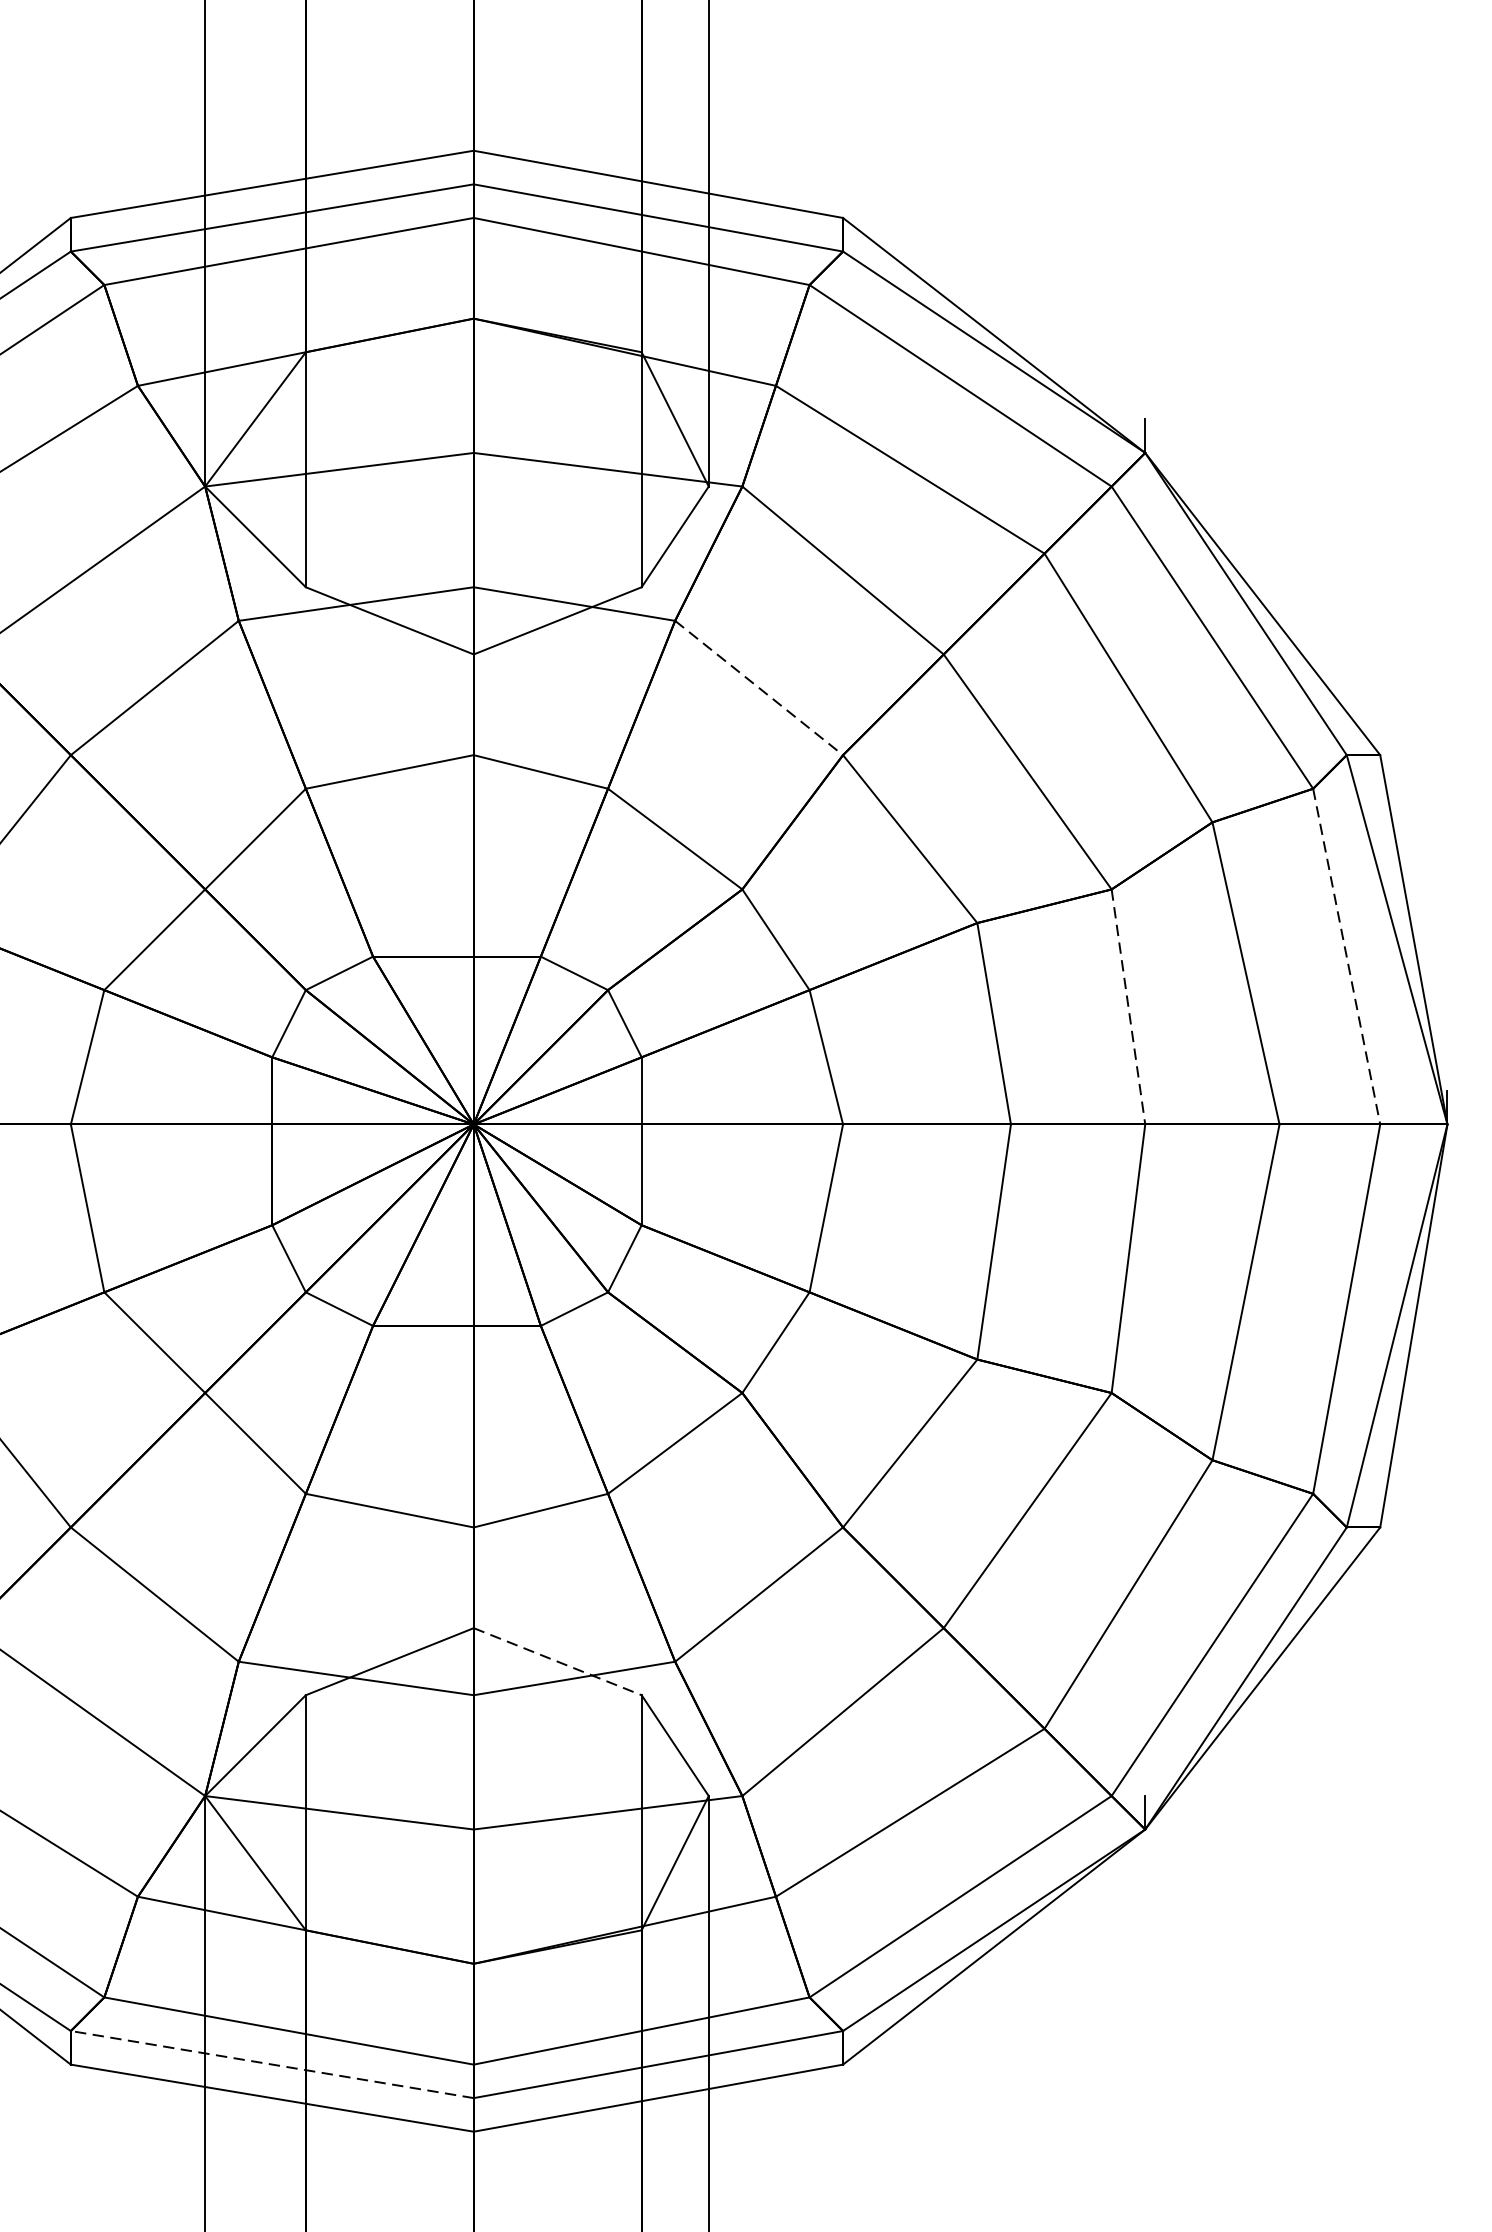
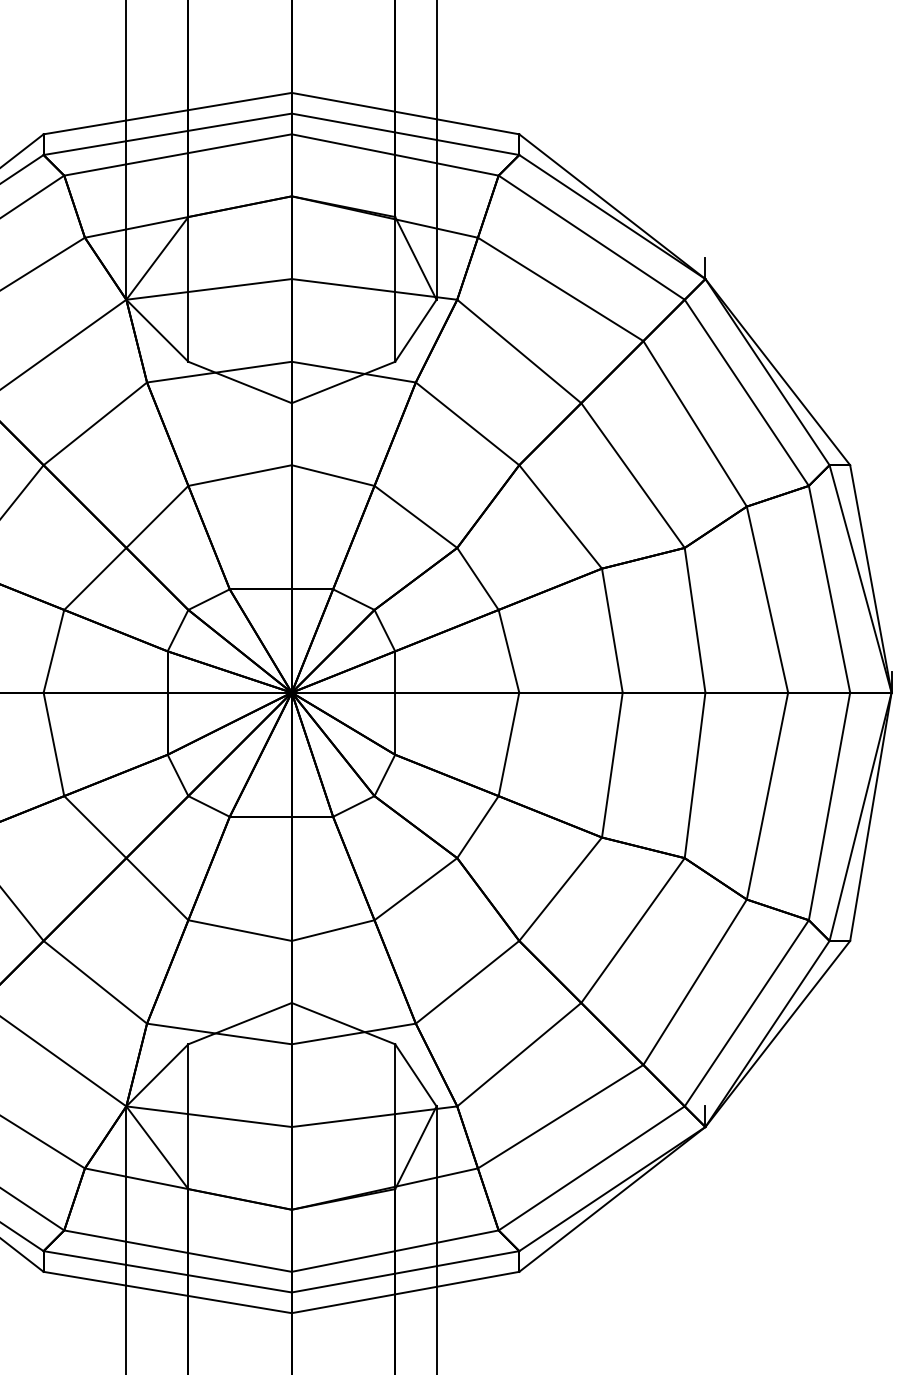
line: (758, 689) -> (467, 424), dashed -> solid
line: (1346, 956) -> (829, 589), dashed -> solid
line: (1129, 1007) -> (695, 620), dashed -> solid
line: (557, 1661) -> (343, 1023), dashed -> solid
line: (271, 2064) -> (167, 1271), dashed -> solid

